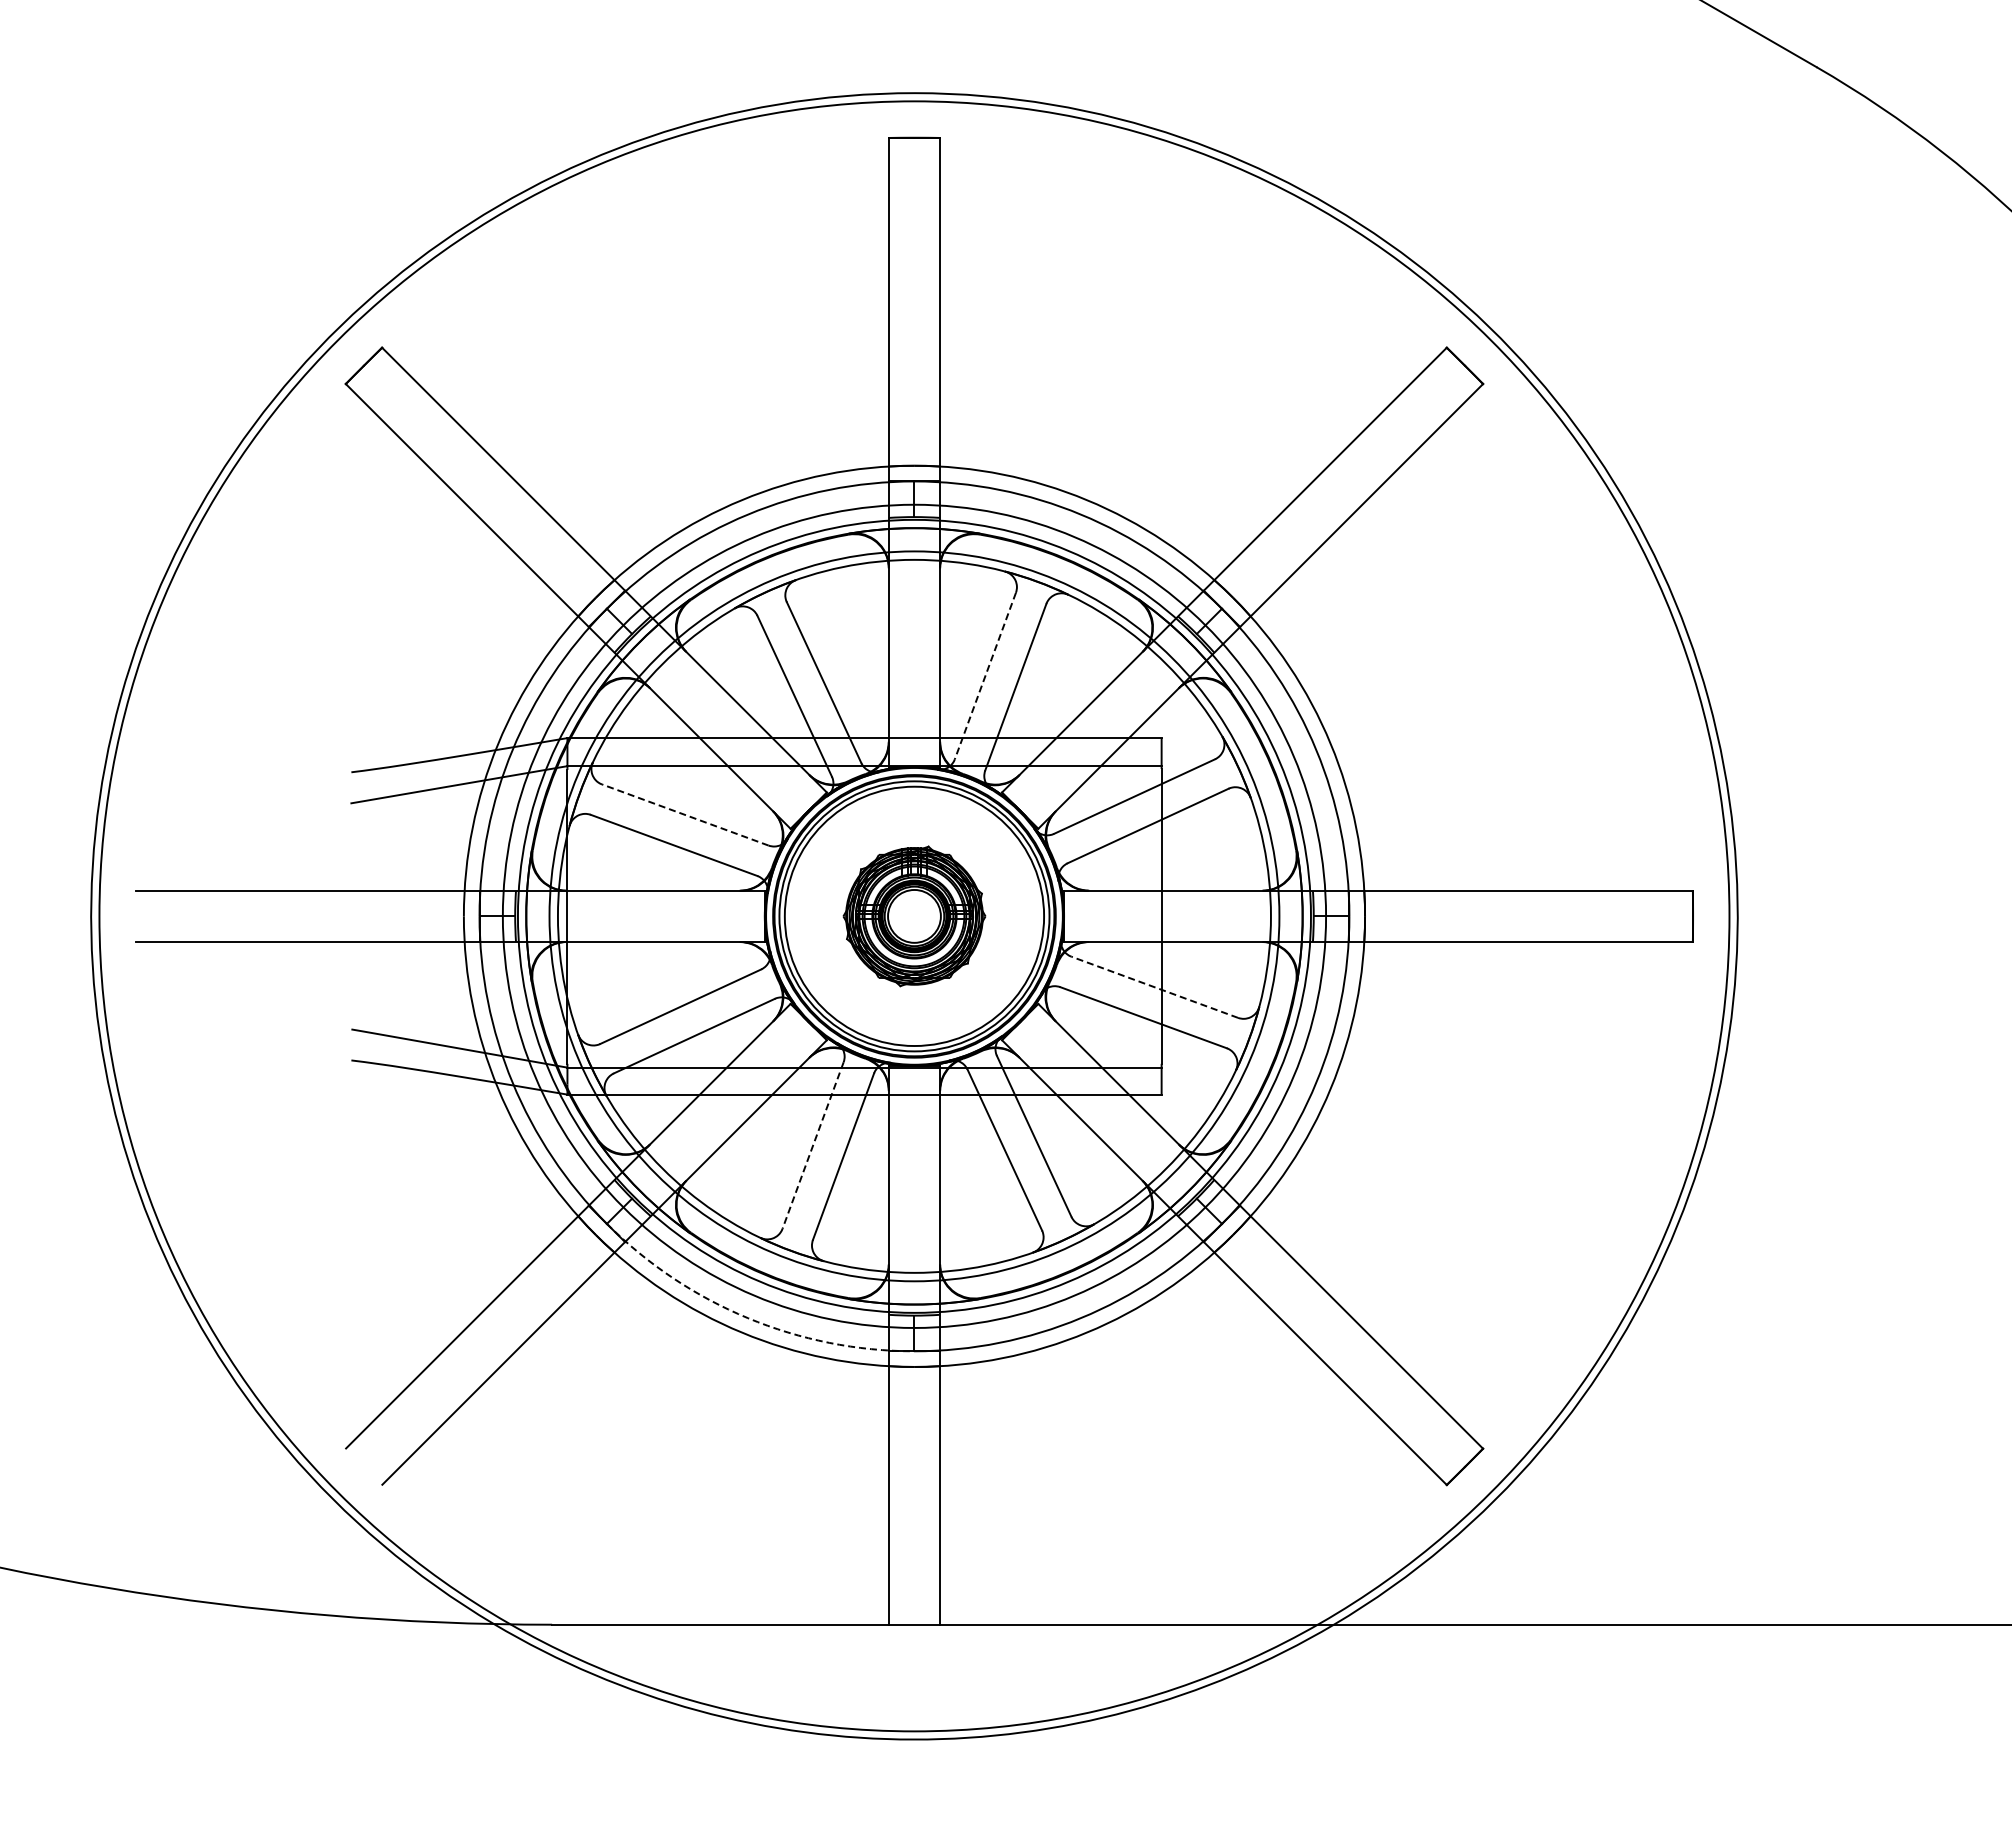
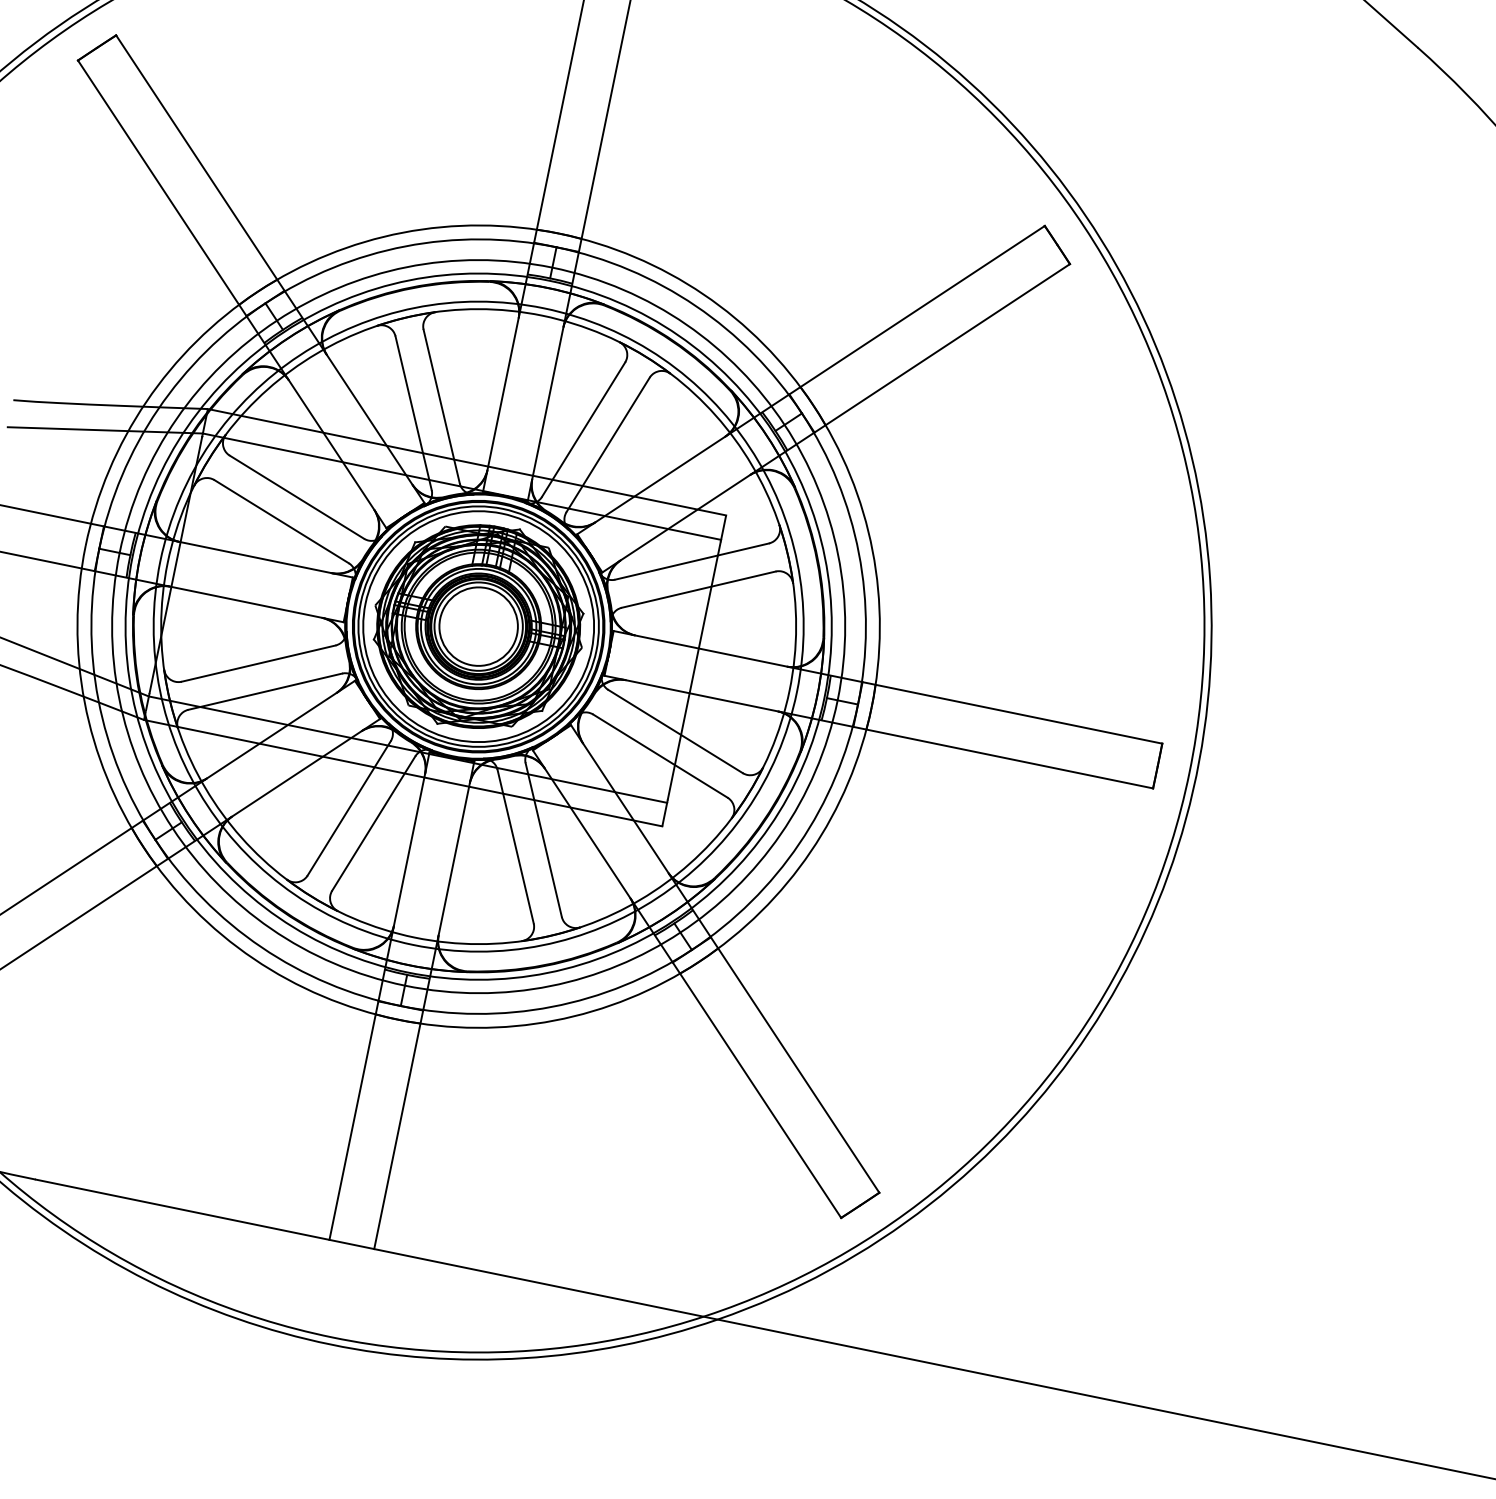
line: (985, 676) -> (583, 430), dashed -> solid
line: (685, 815) -> (297, 497), dashed -> solid
part: (914, 916) -> (478, 626), size x1.67
line: (1154, 987) -> (675, 731), dashed -> solid
line: (813, 1145) -> (349, 808), dashed -> solid
arc: (748, 1318) -> (261, 947), dashed -> solid

